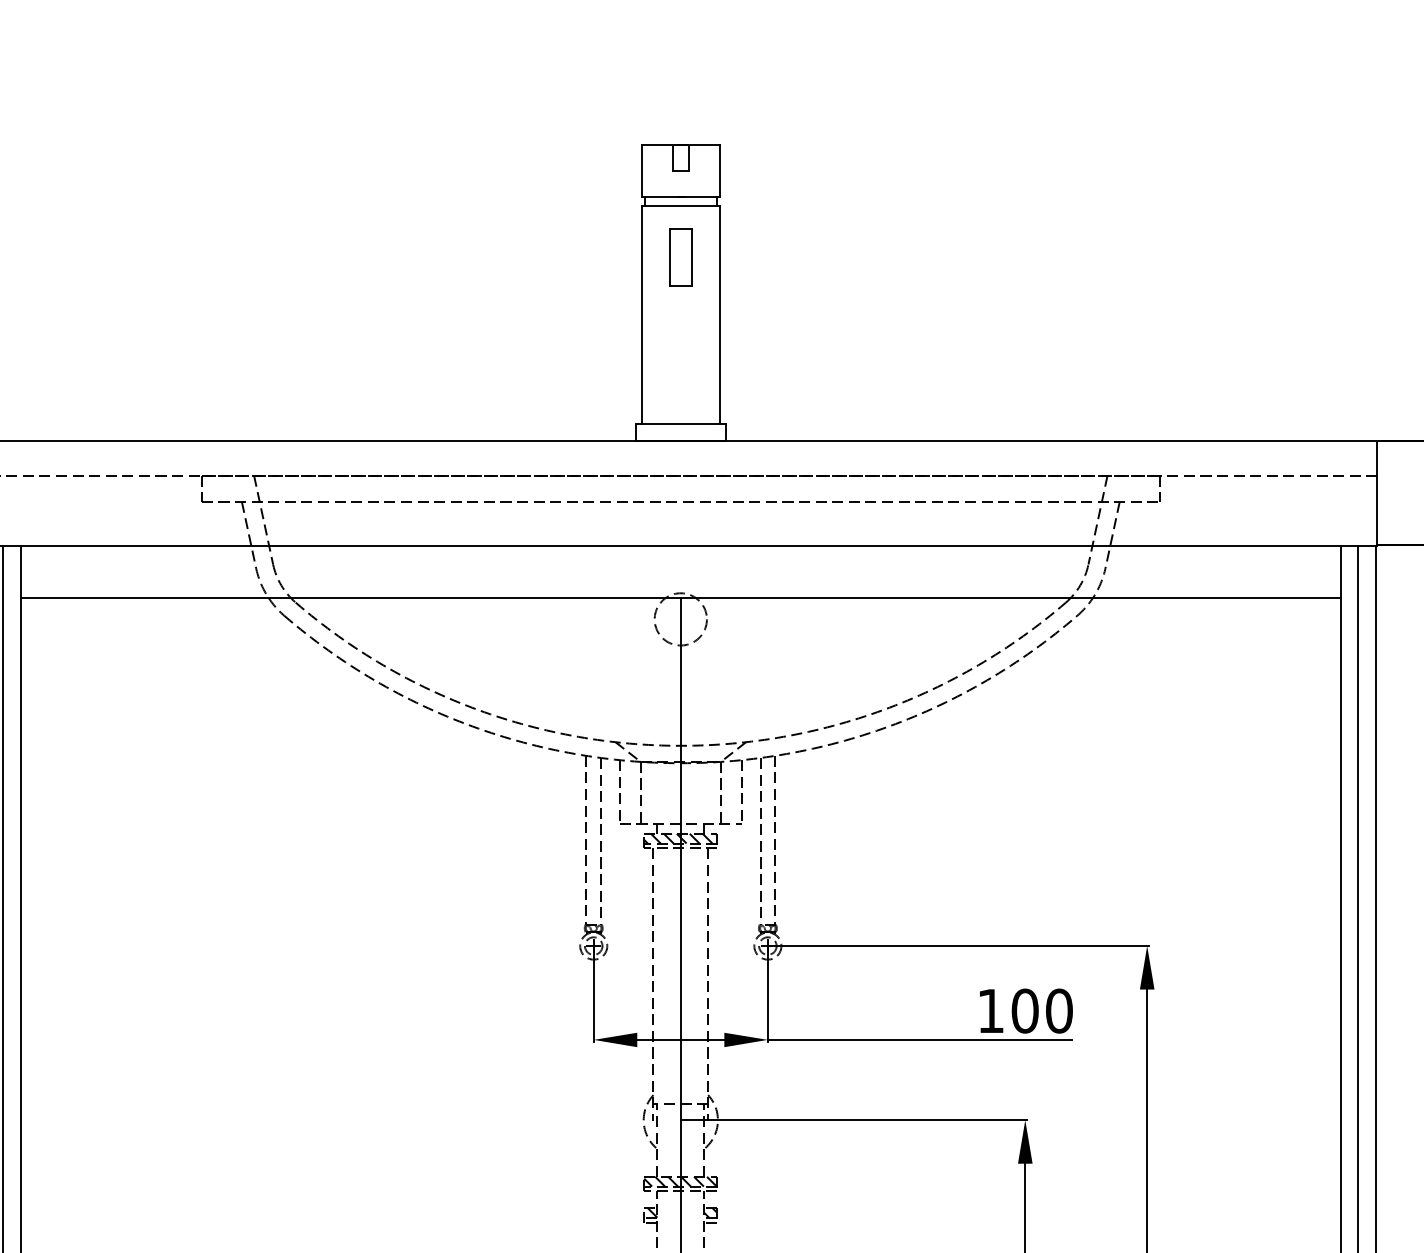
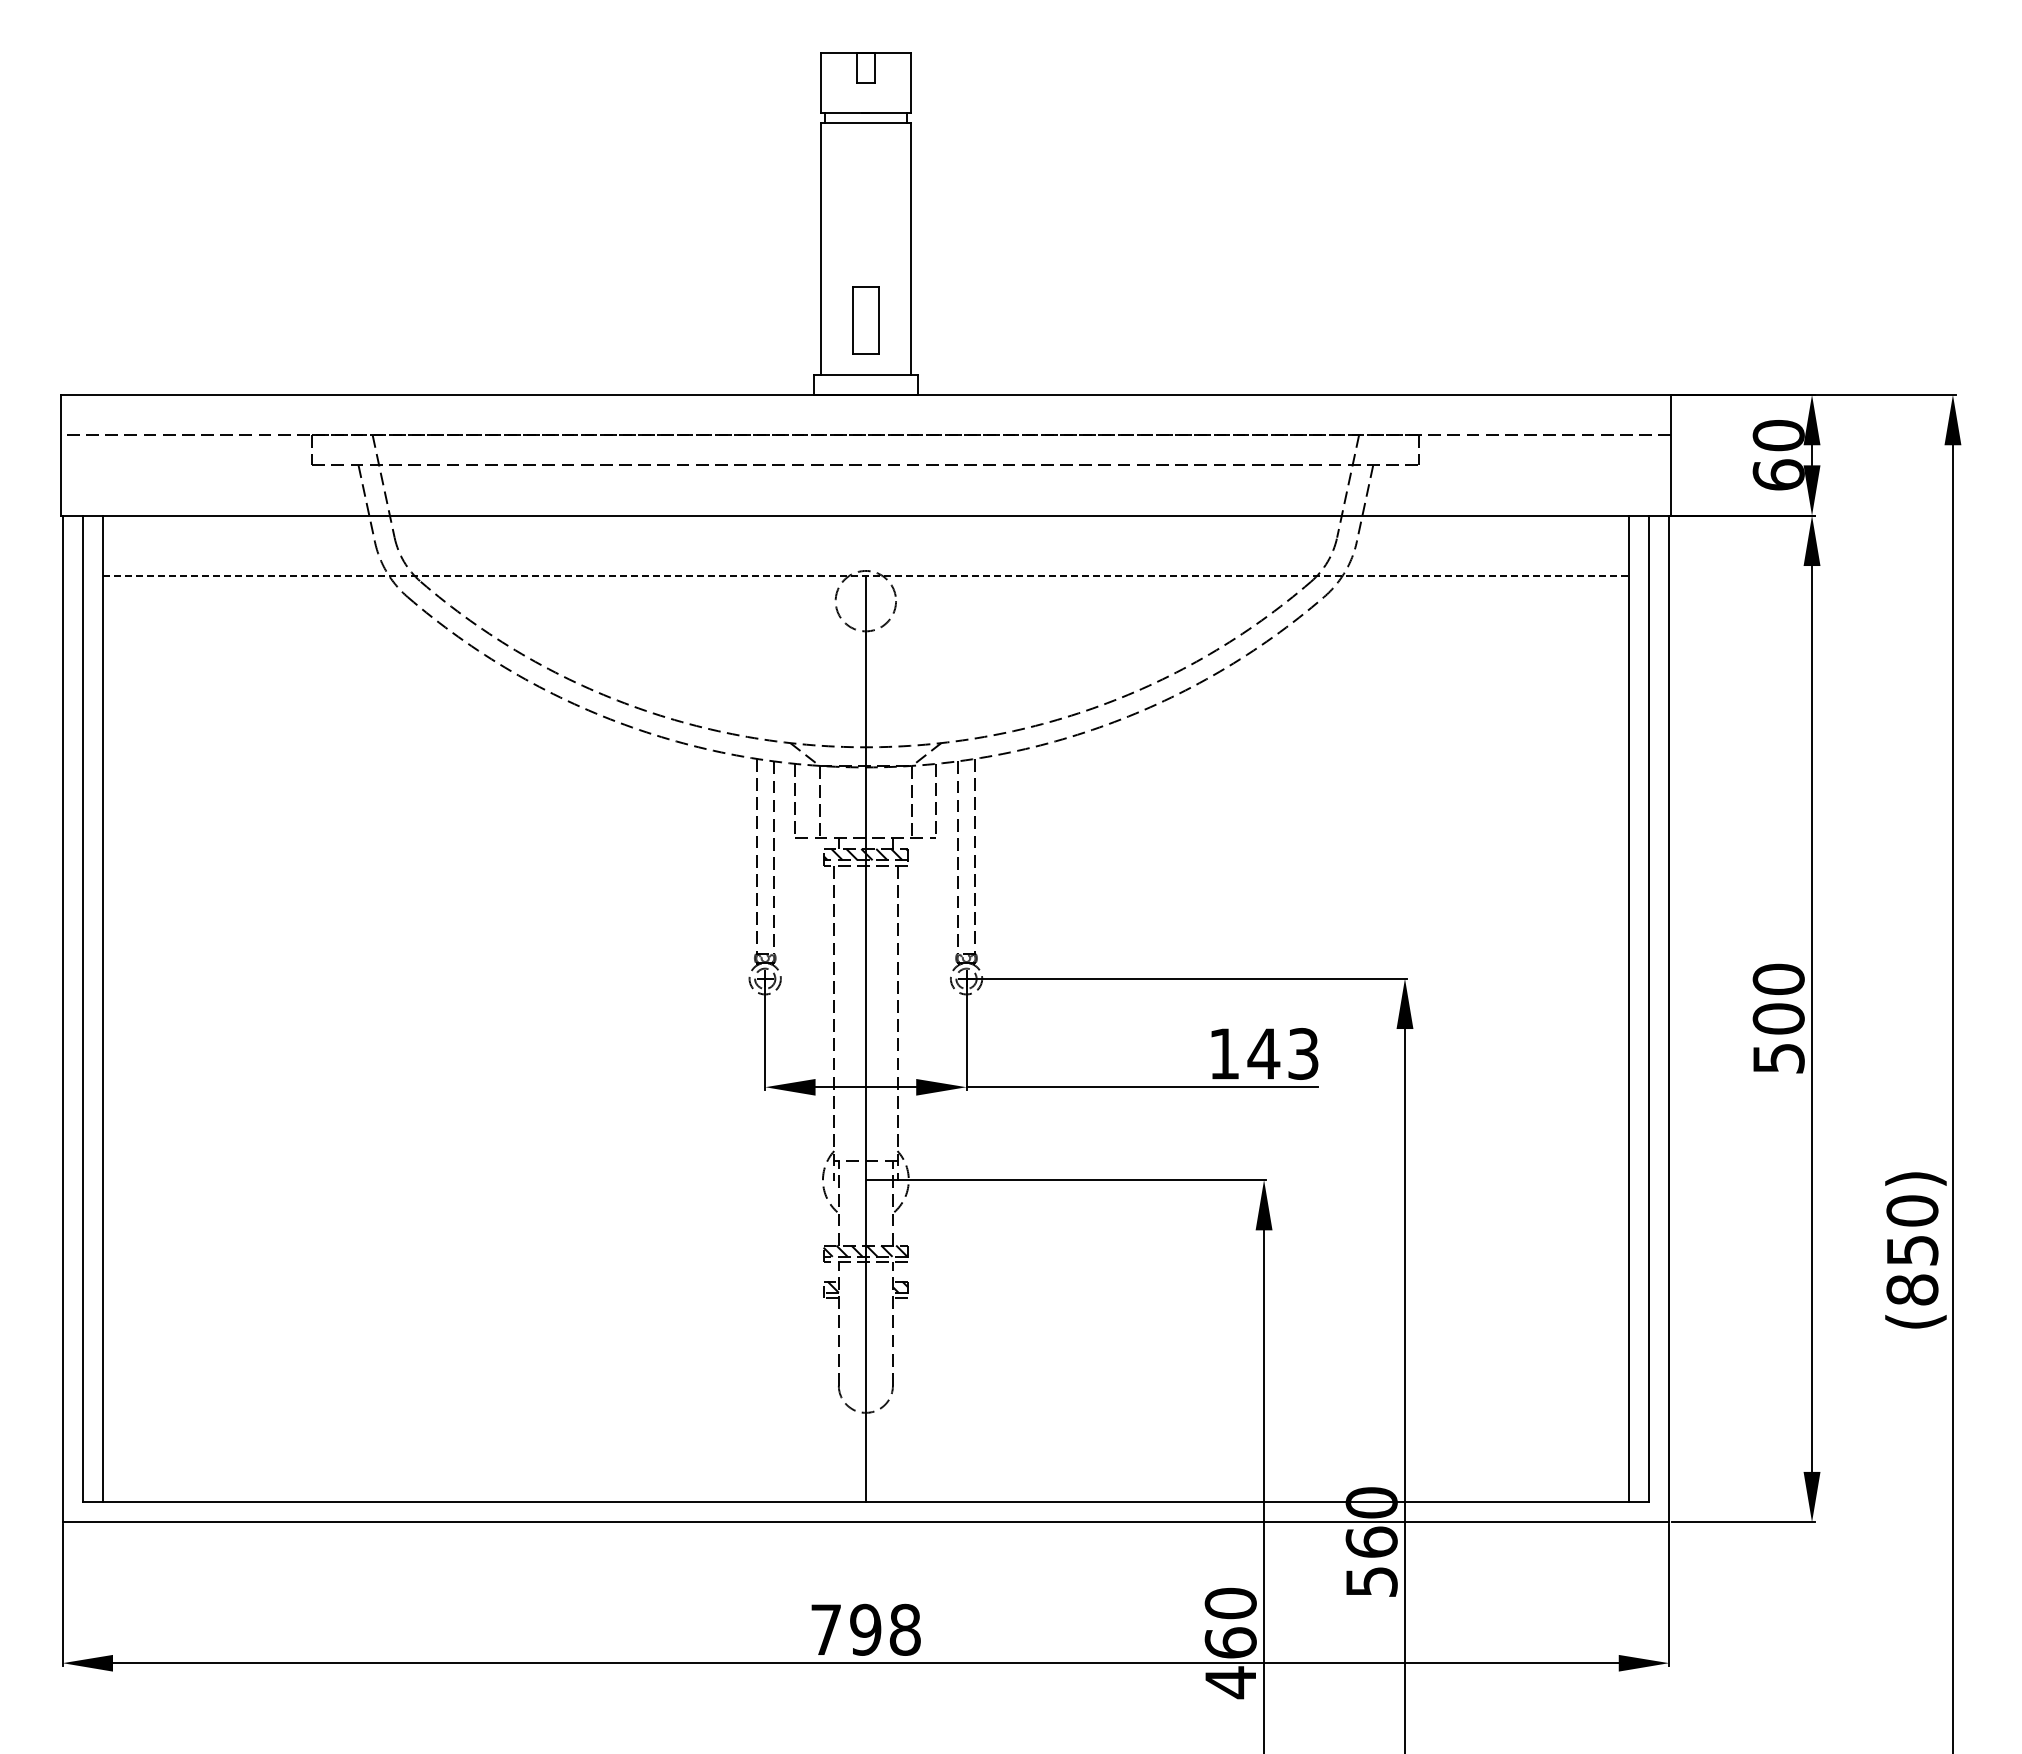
part: (680, 257) -> (865, 320), moved
line: (680, 598) -> (865, 576), solid -> dashed
text: (1042, 1010) -> (1283, 1053), 100 -> 143

